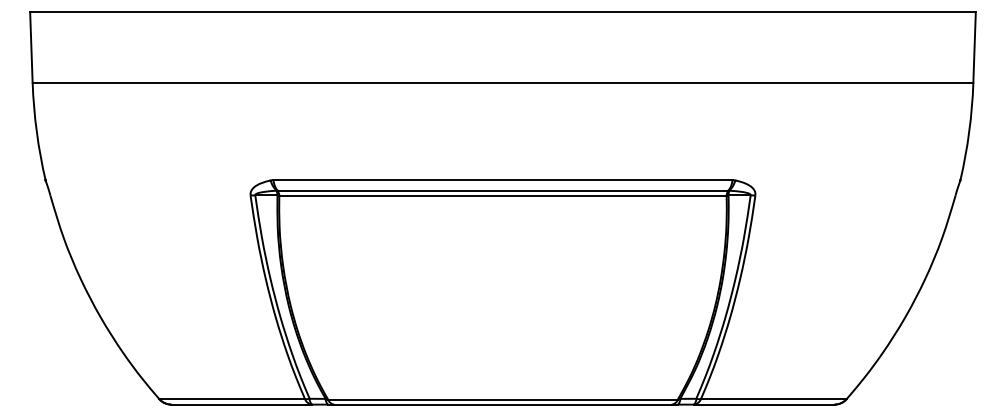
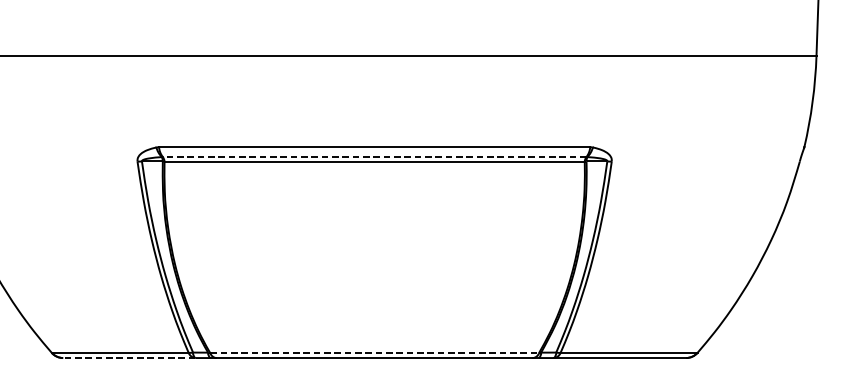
line: (503, 190) -> (375, 156), solid -> dashed
line: (503, 399) -> (375, 353), solid -> dashed
line: (241, 404) -> (129, 357), solid -> dashed

